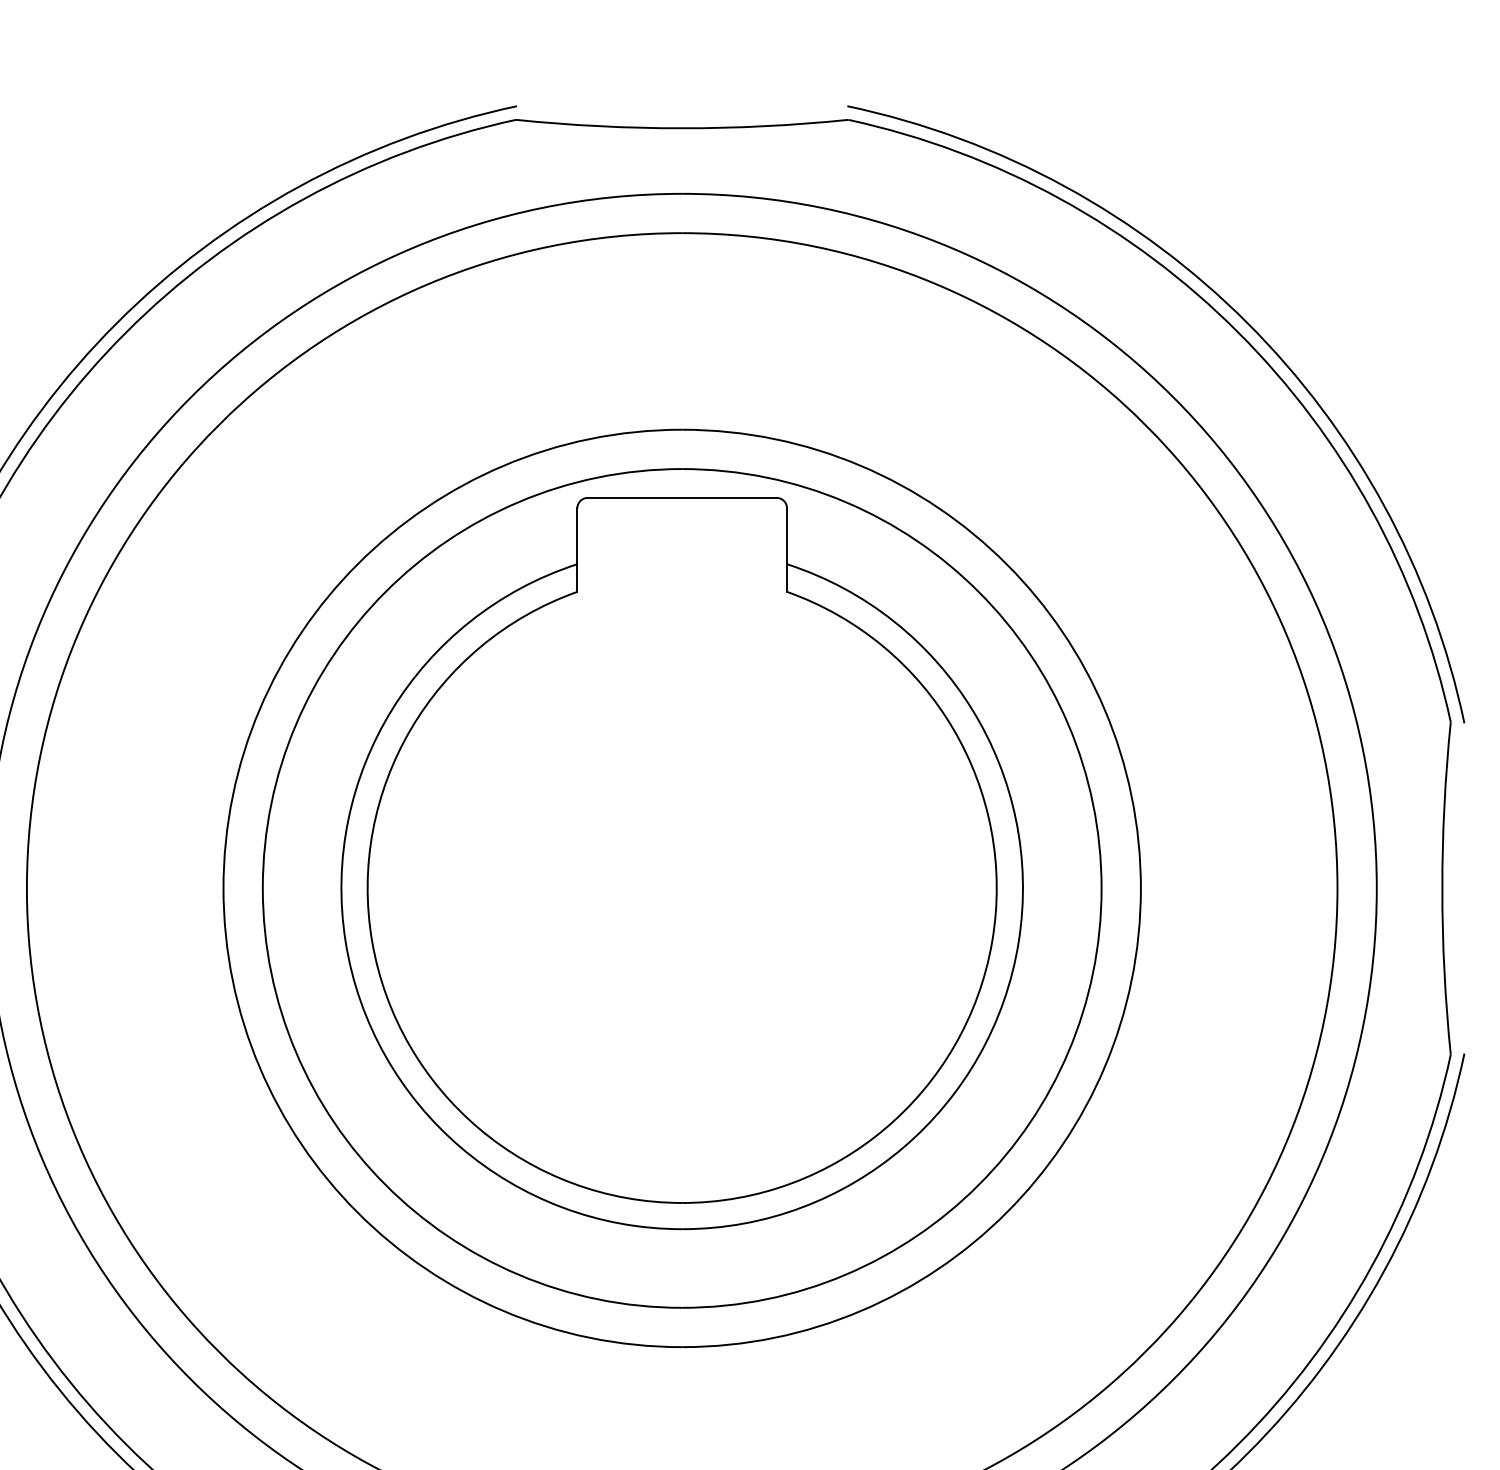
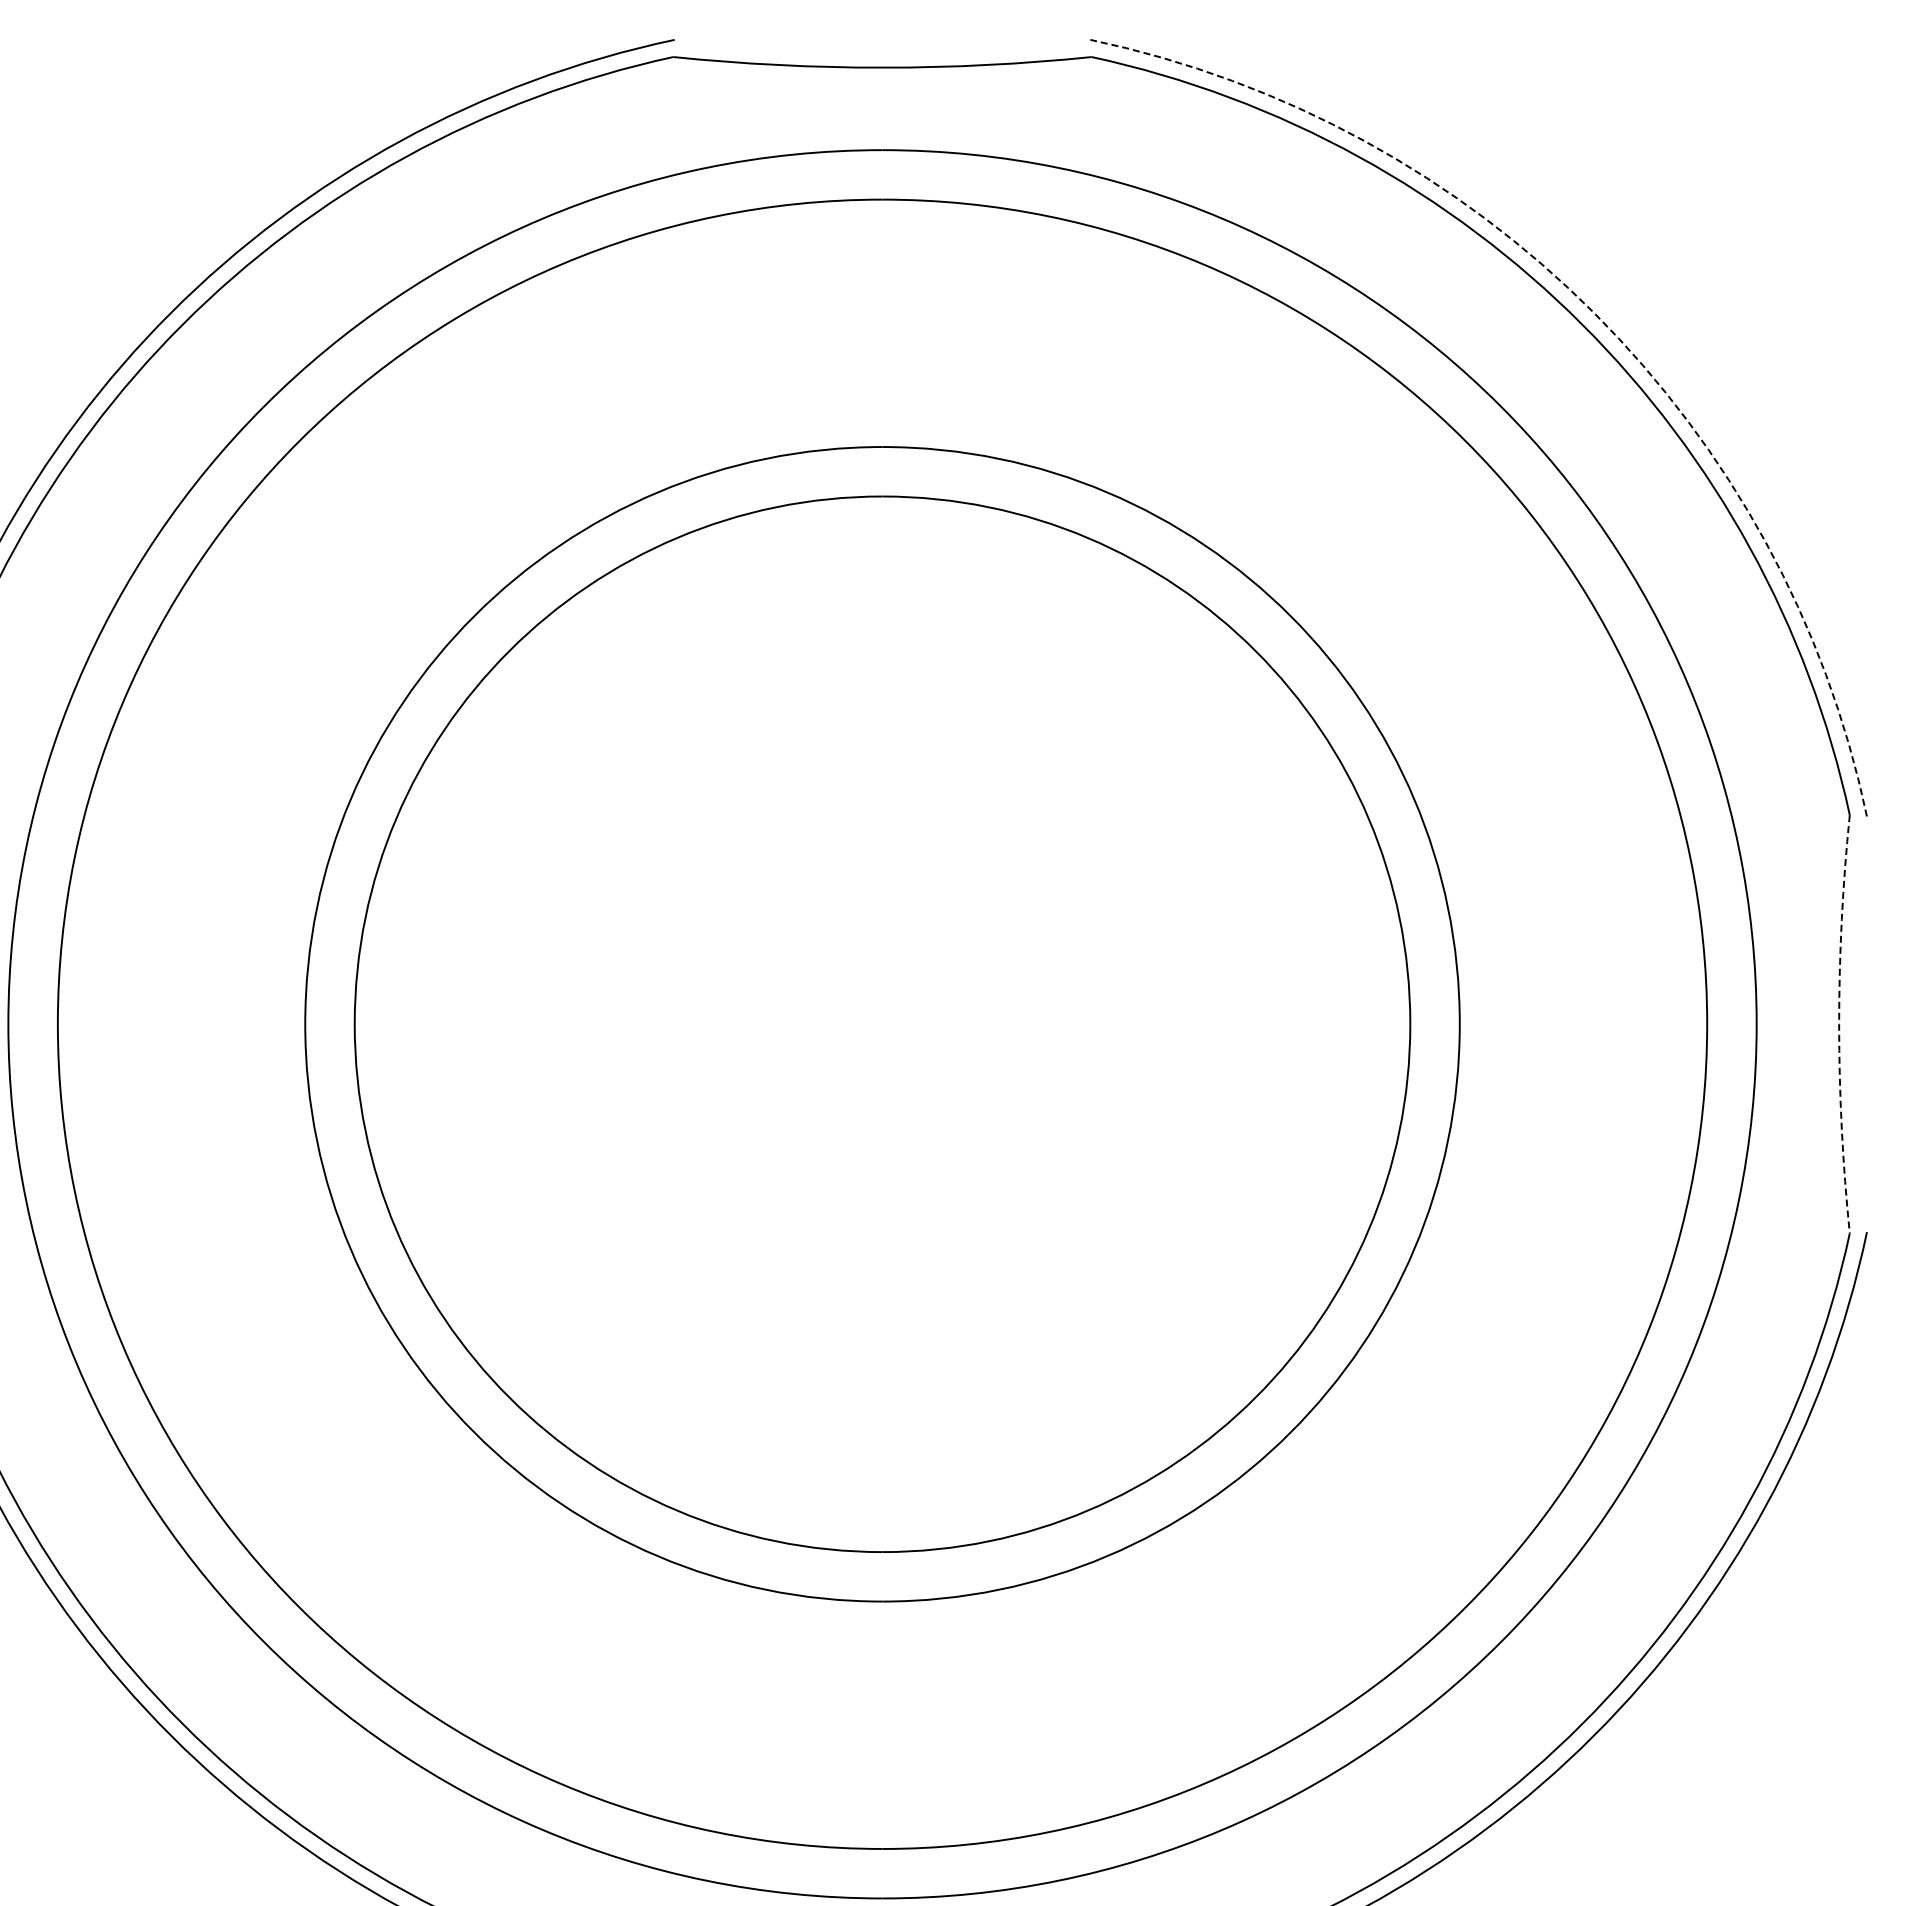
arc: (1247, 322) -> (1593, 312), solid -> dashed
part: (682, 863) -> (882, 992), removed
arc: (1442, 888) -> (1839, 1024), solid -> dashed

